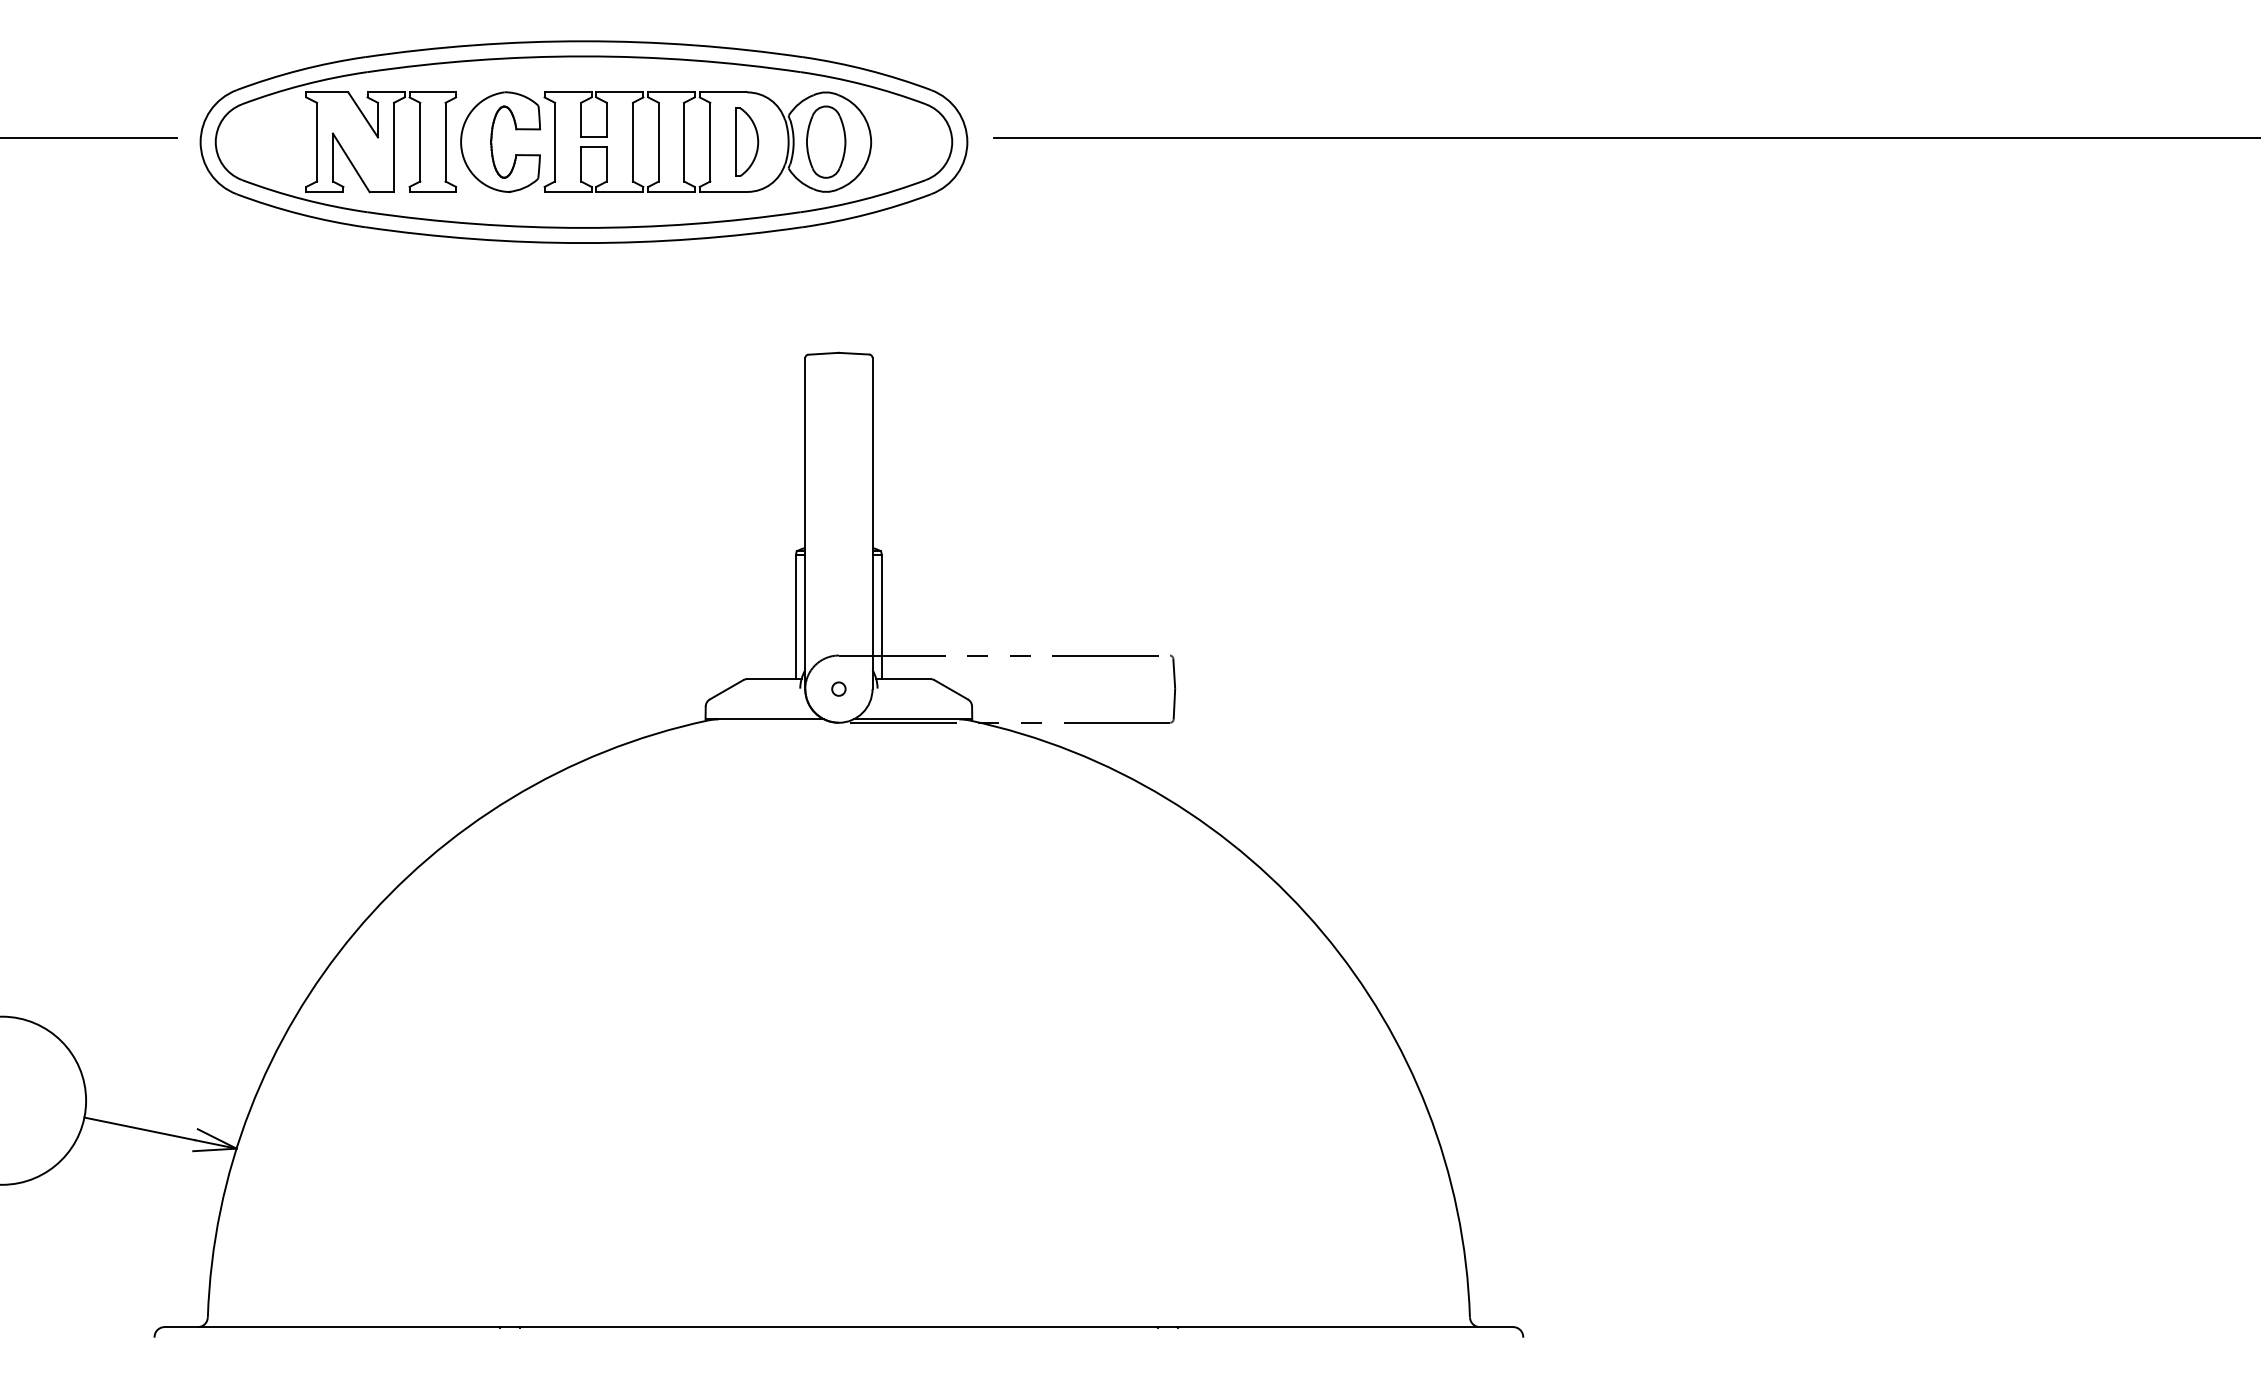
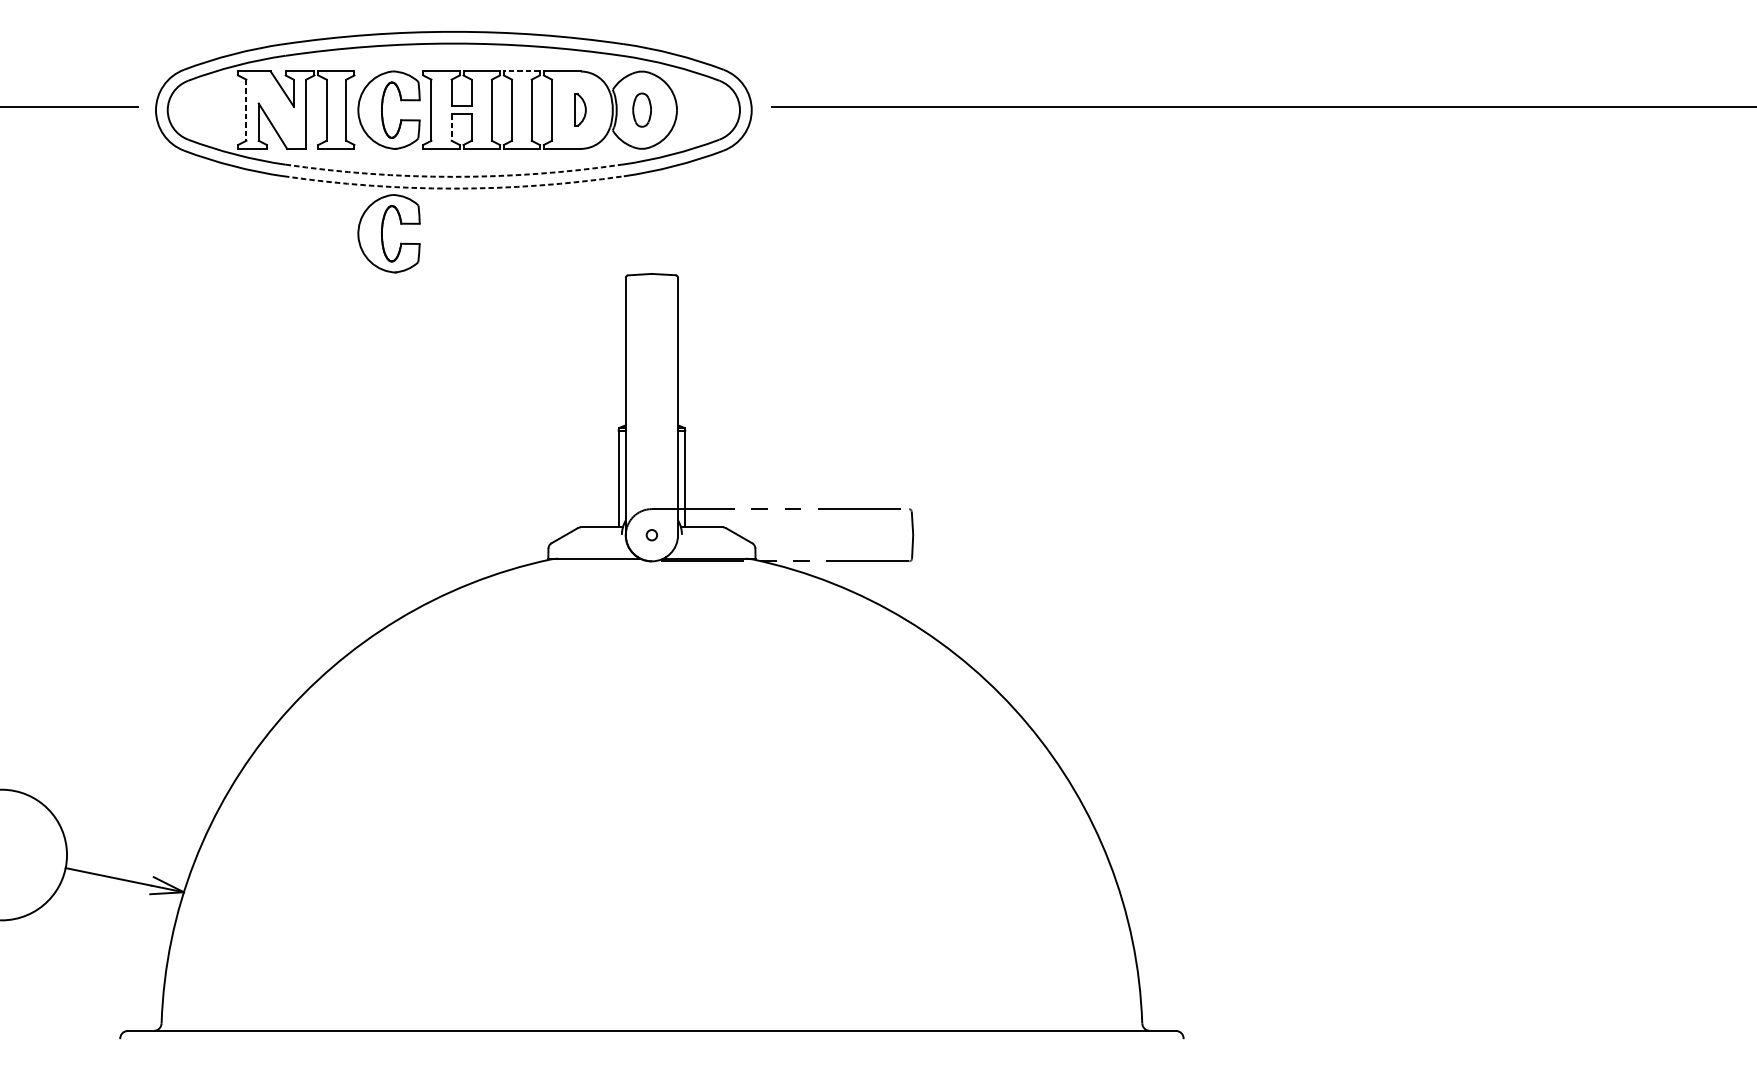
line: (671, 92) -> (521, 71), solid -> dashed
part: (747, 141) -> (580, 109), size x0.6
part: (826, 141) -> (642, 109), size x0.6
line: (316, 142) -> (246, 110), solid -> dashed
line: (581, 164) -> (451, 127), solid -> dashed
arc: (584, 227) -> (454, 176), solid -> dashed
arc: (584, 243) -> (454, 188), solid -> dashed
part: (492, 300) -> (382, 233), added

